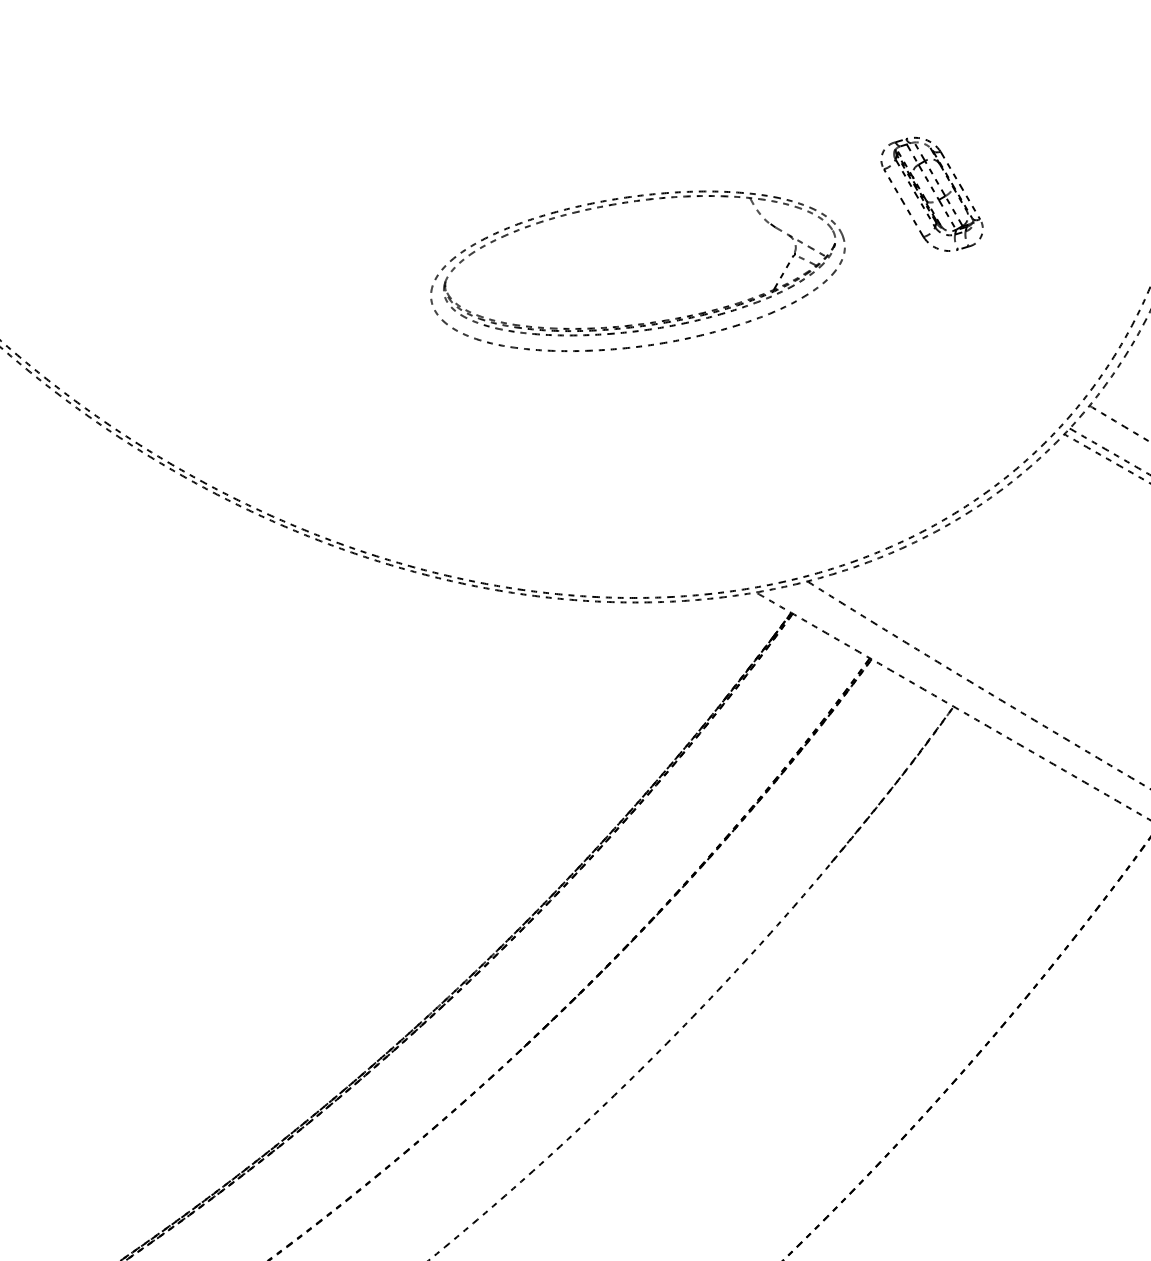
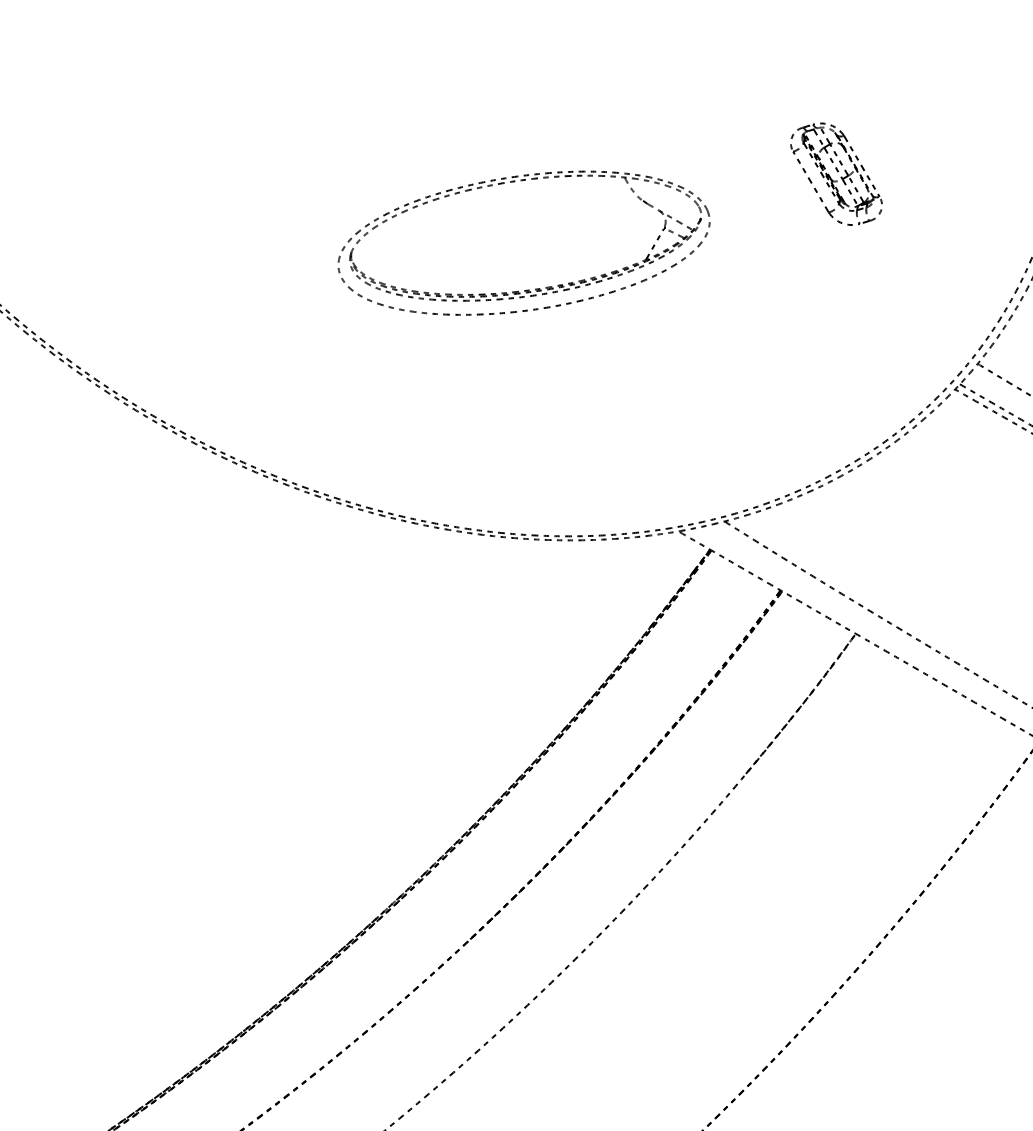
part: (651, 321) -> (536, 288), moved

